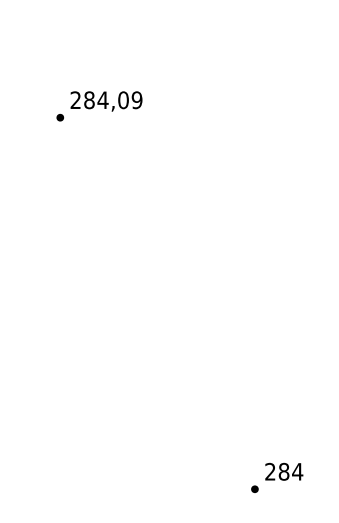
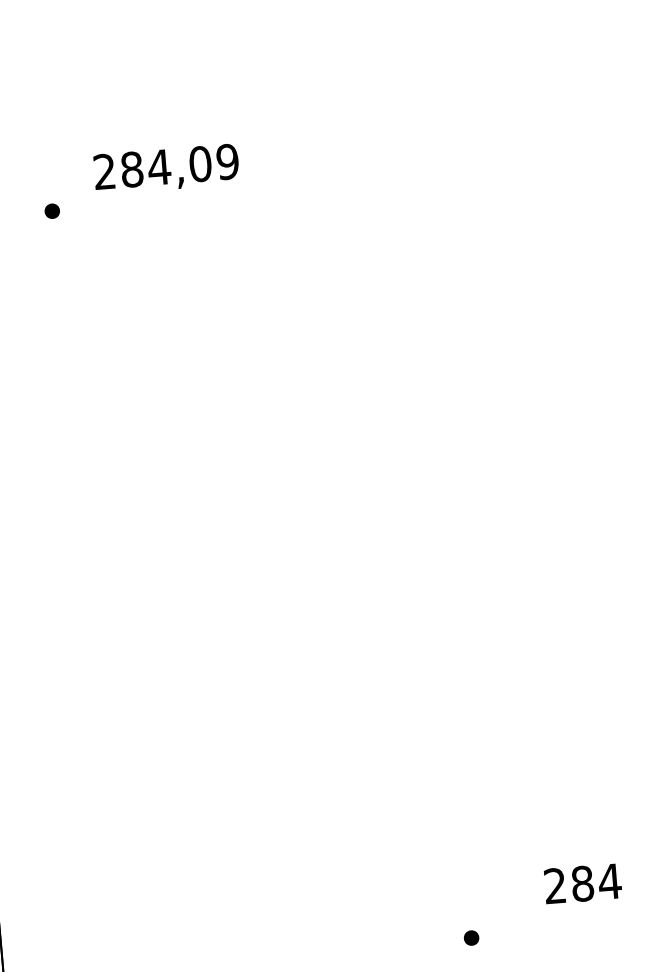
part: (60, 117) -> (52, 210), moved
part: (254, 488) -> (470, 936), moved

